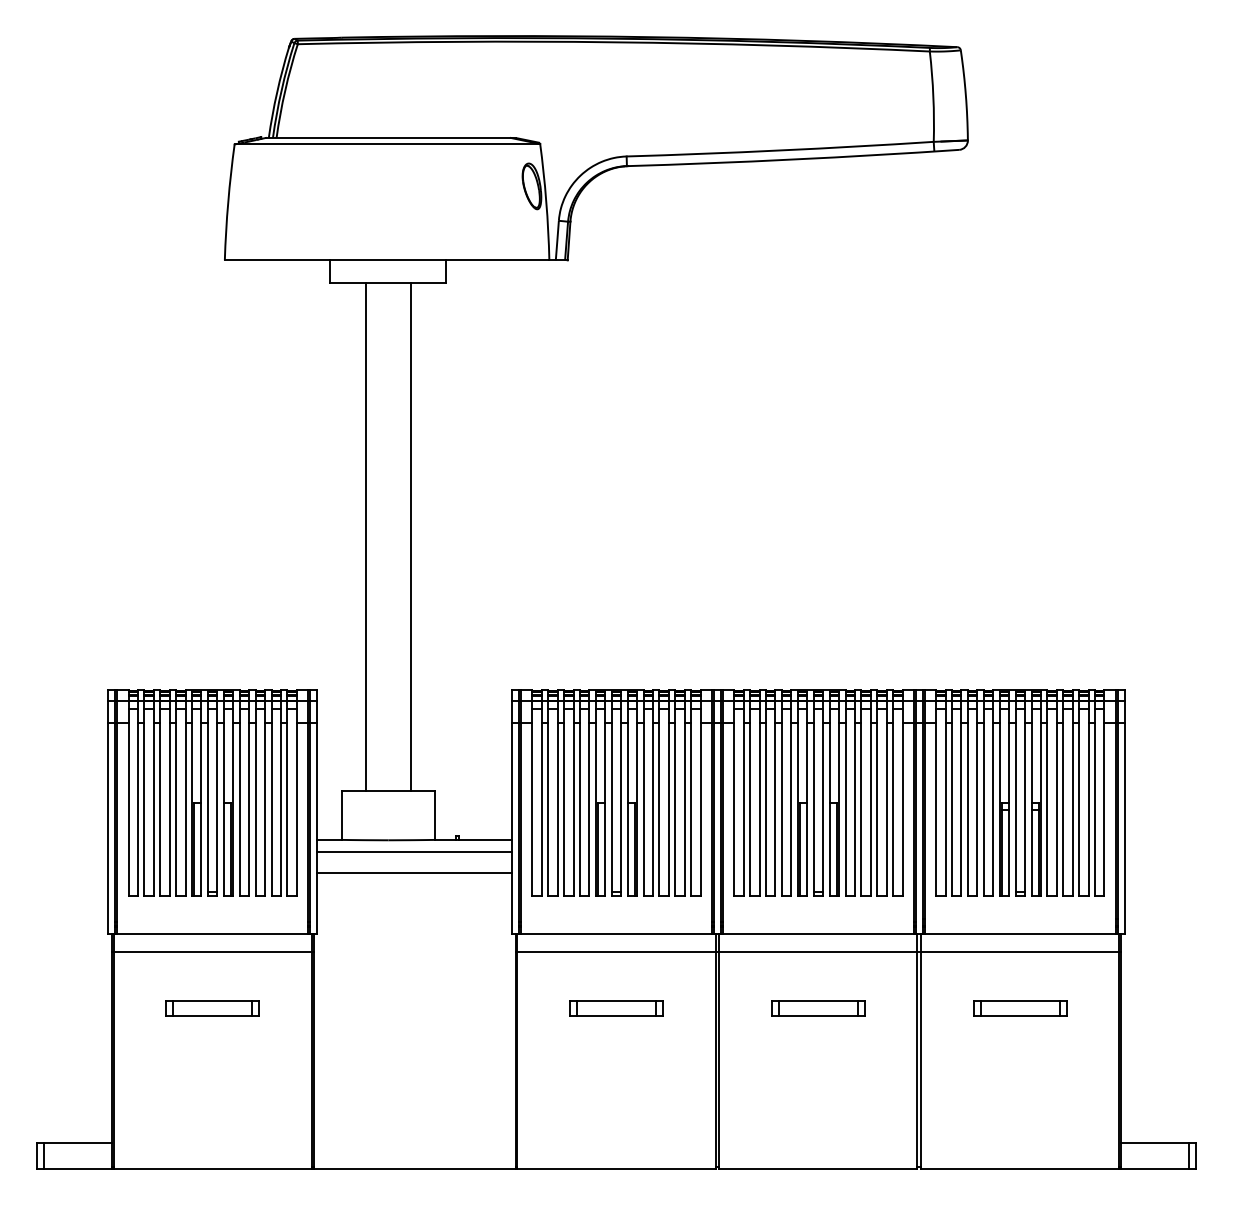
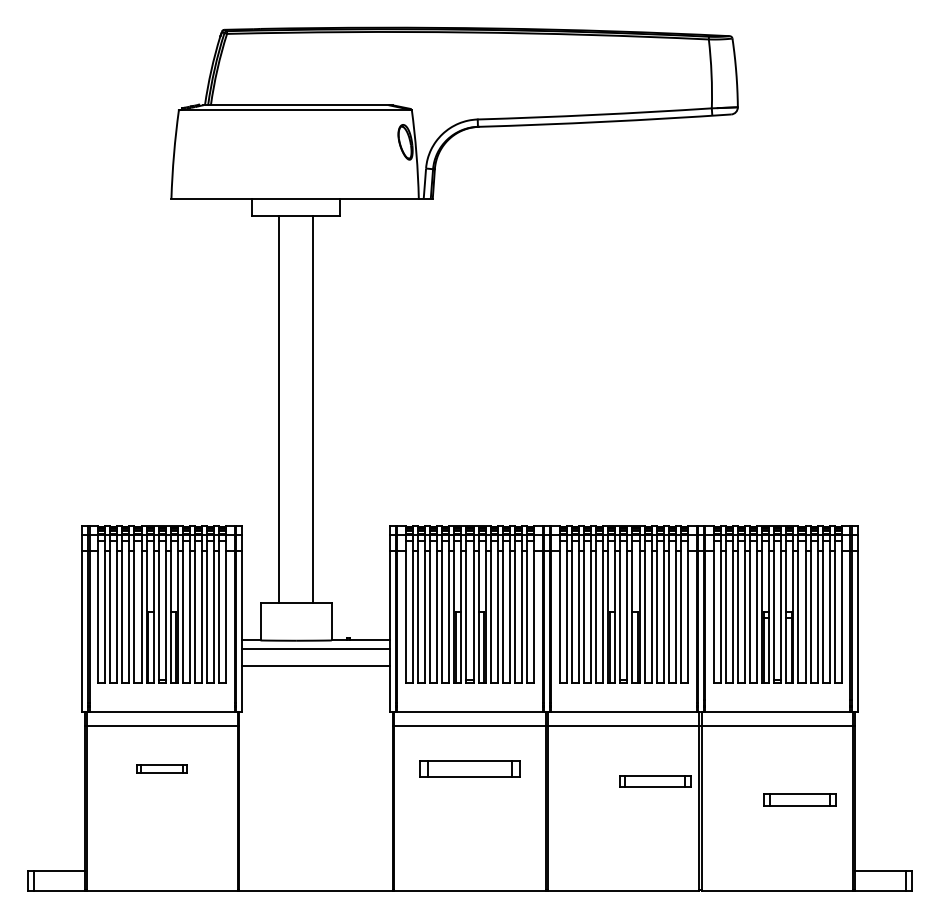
part: (212, 1008) -> (162, 768), size x0.7
part: (616, 1008) -> (470, 768), size x1.4
part: (818, 1008) -> (655, 781), moved
part: (1020, 1008) -> (800, 800), moved

